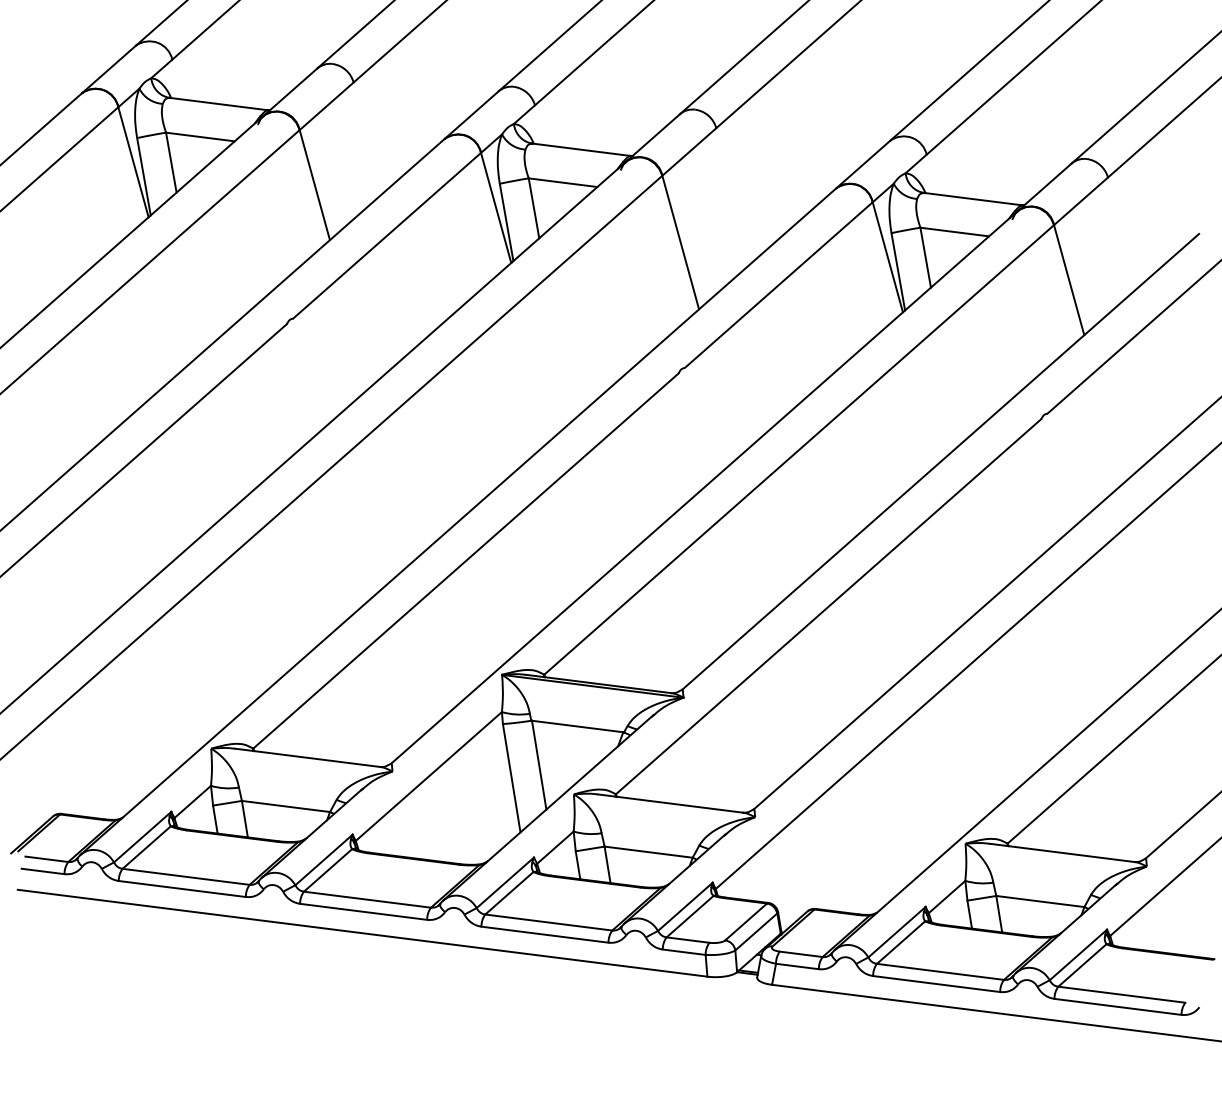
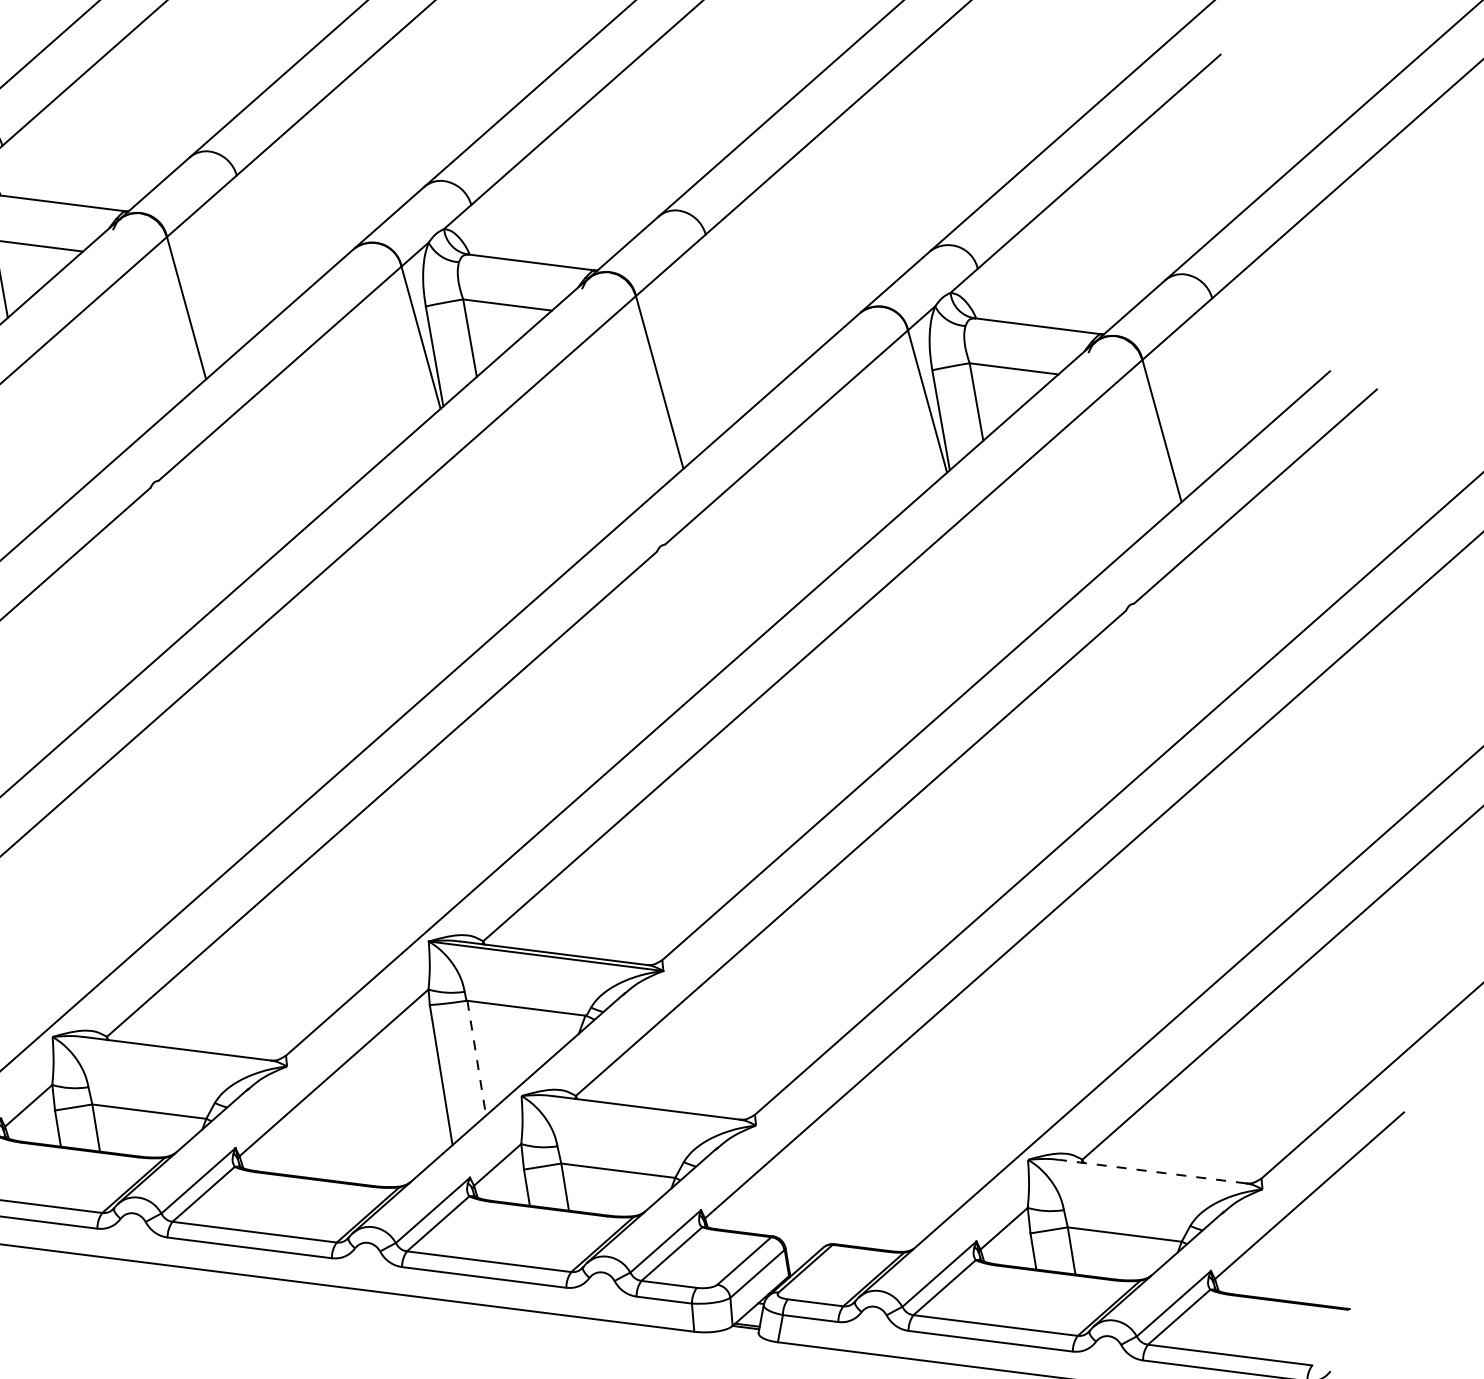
line: (539, 765) -> (477, 1058), solid -> dashed
line: (1062, 852) -> (1153, 1171), solid -> dashed

